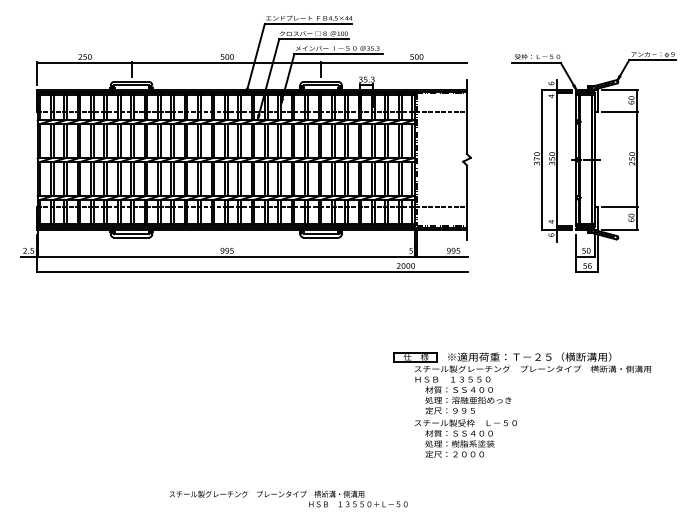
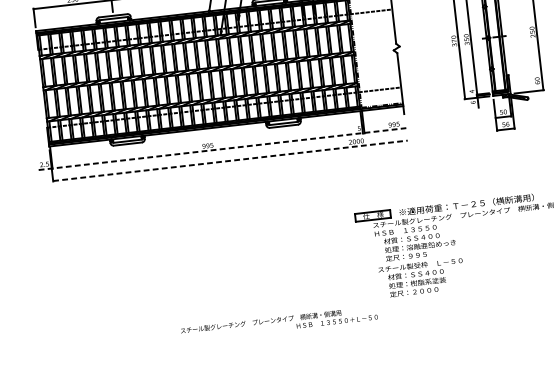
line: (619, 207) -> (526, 73), removed
line: (244, 256) -> (222, 148), solid -> dashed
line: (252, 271) -> (230, 160), solid -> dashed
text: (288, 498) -> (279, 323), moved

